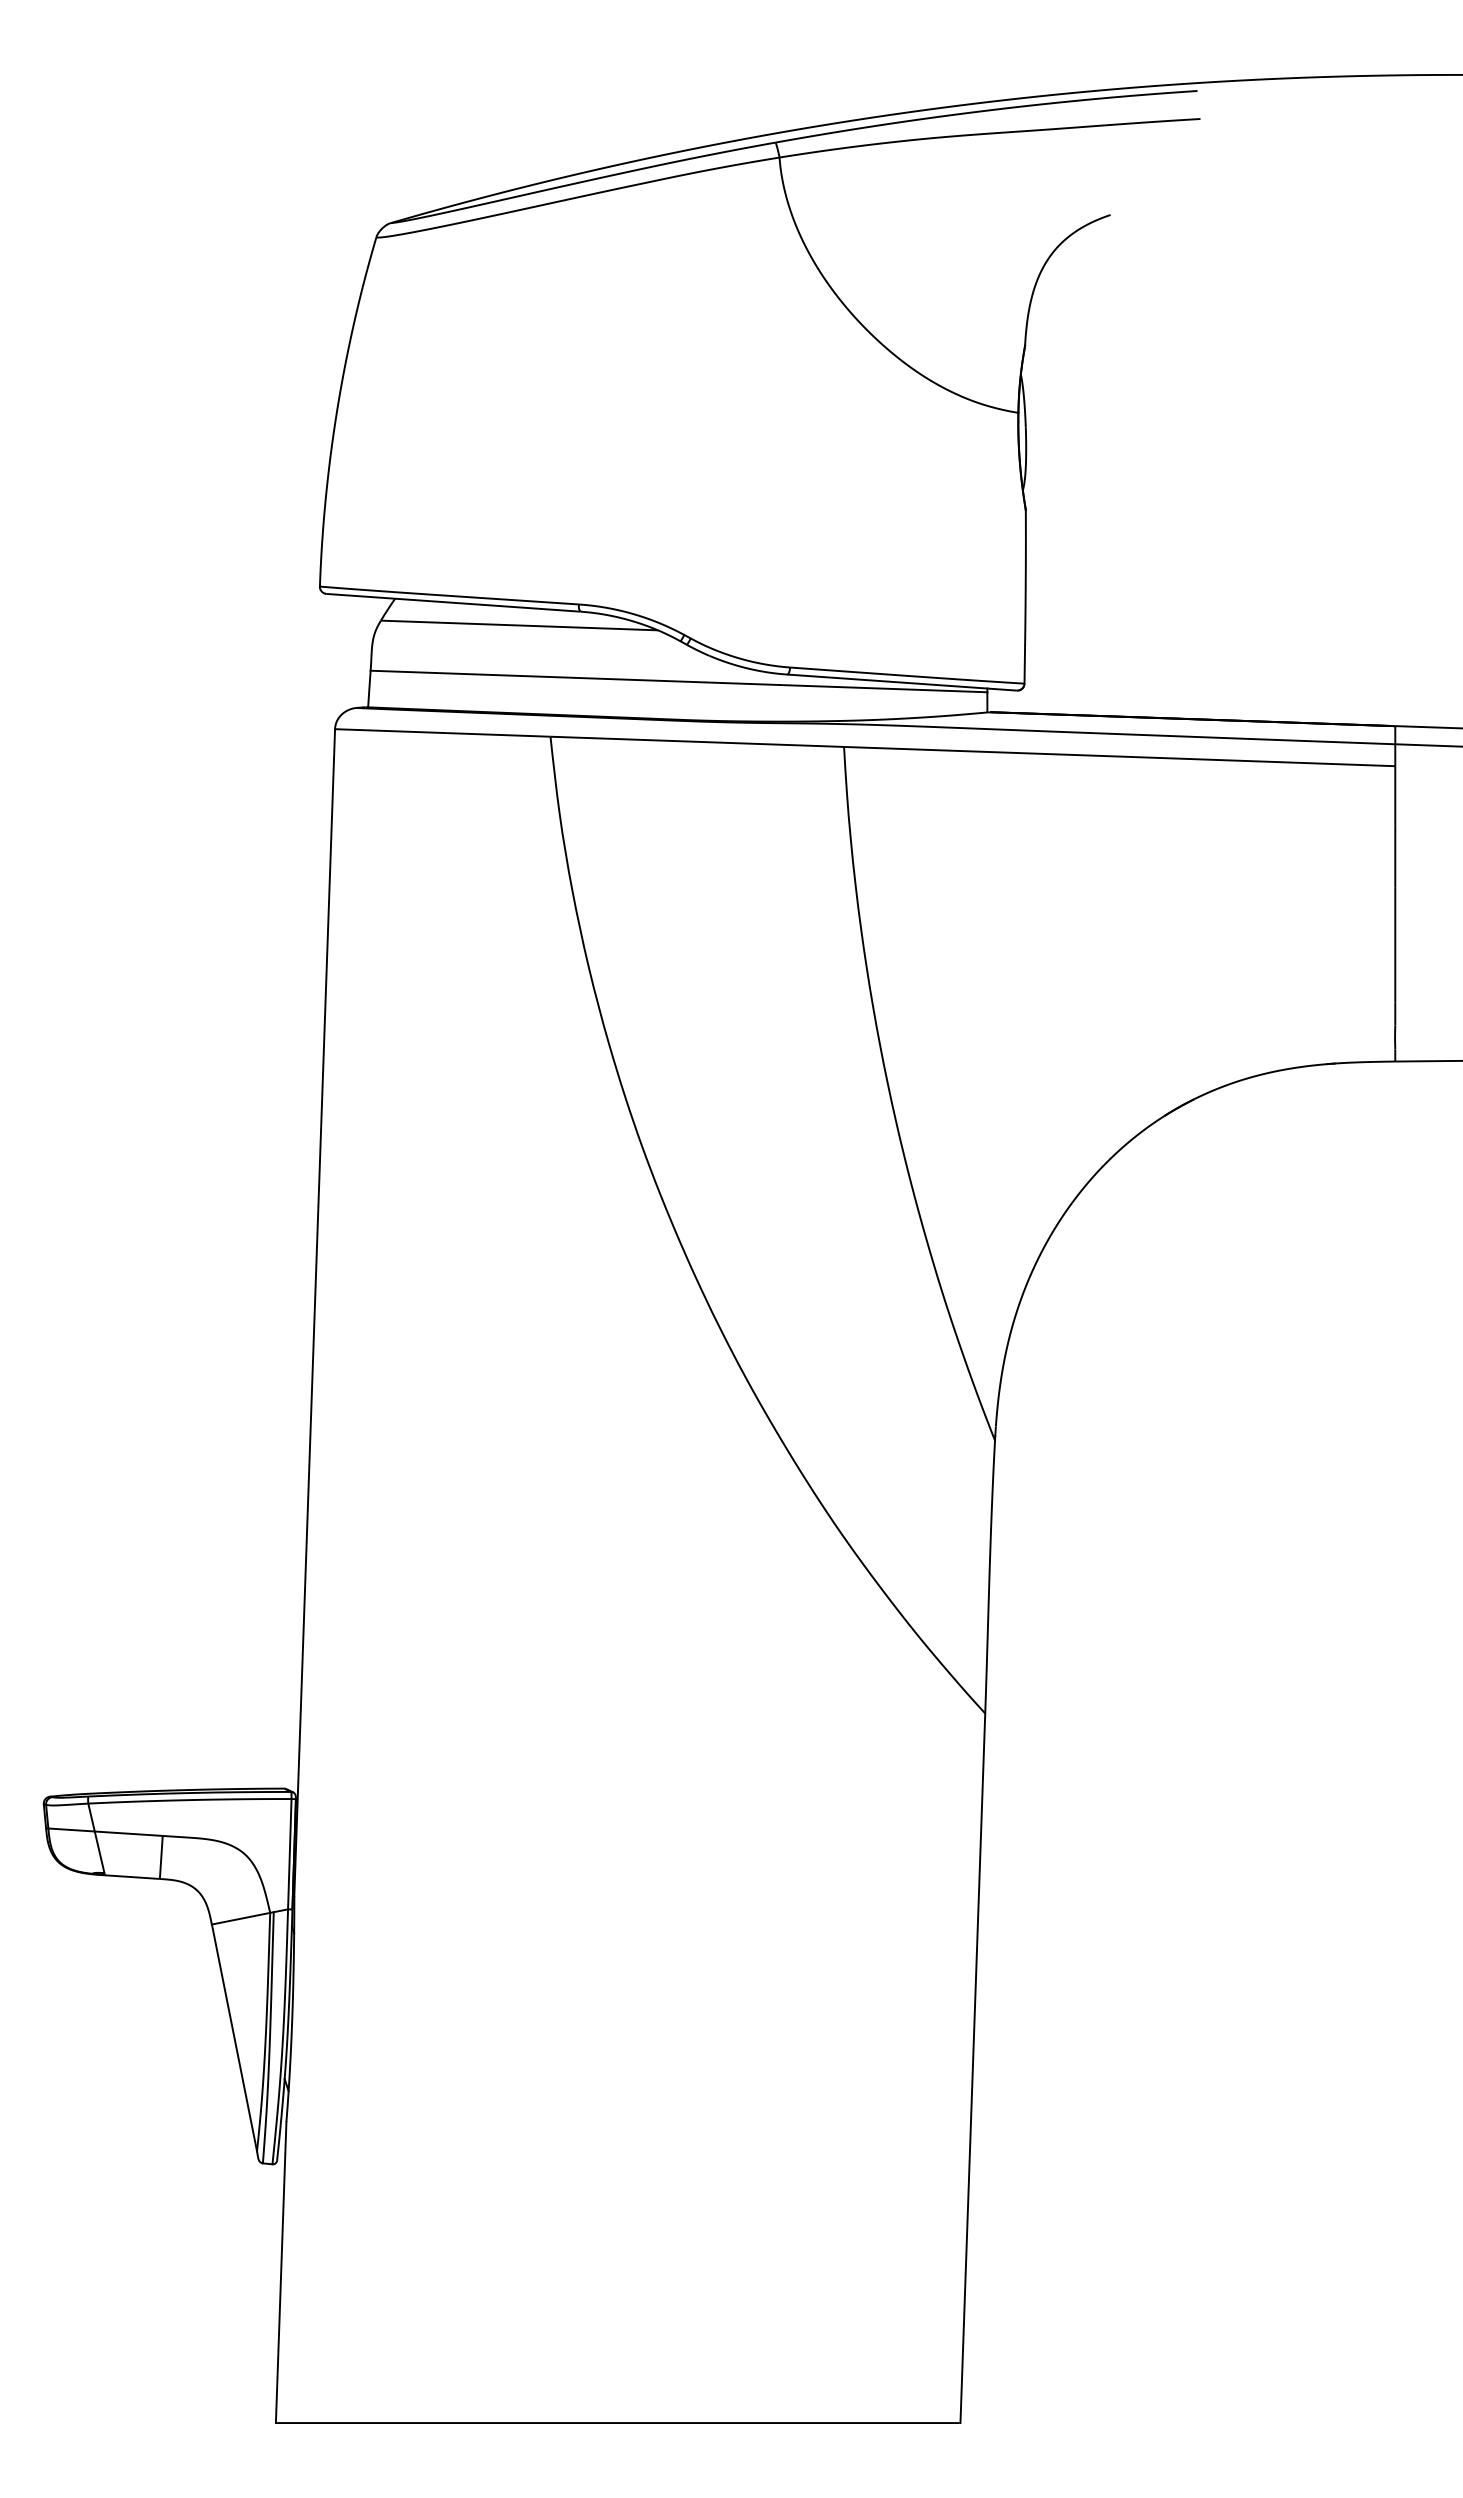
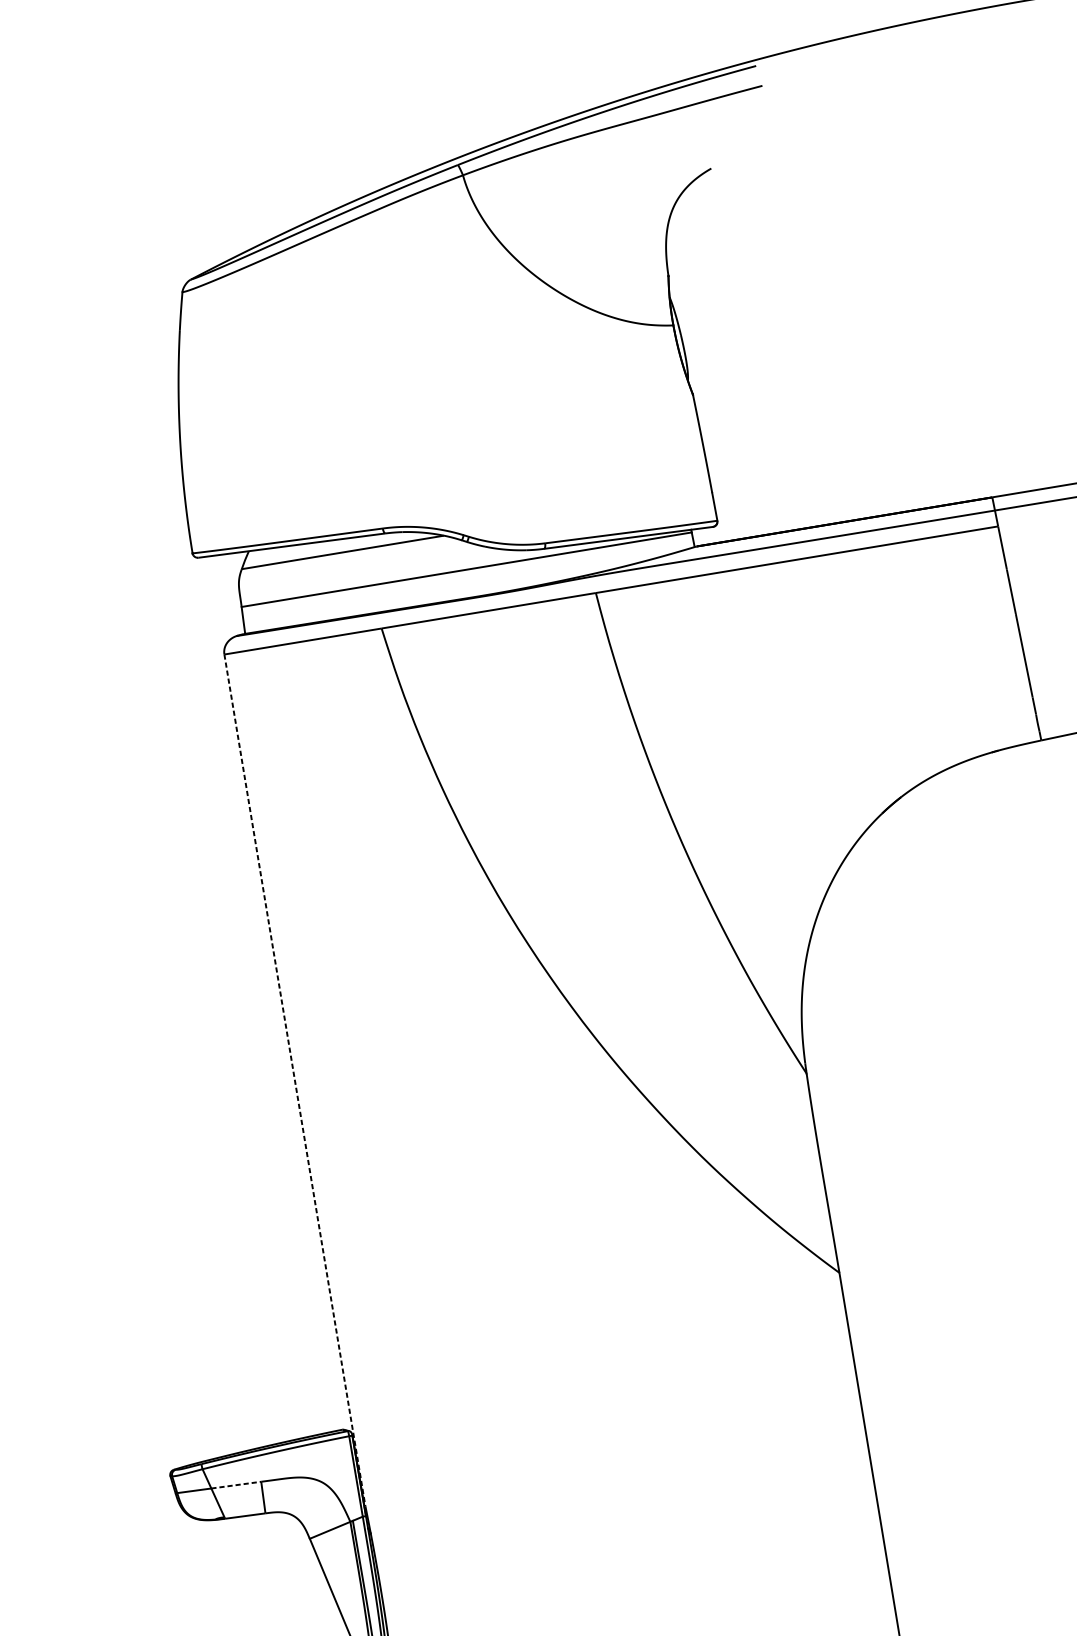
line: (314, 1312) -> (294, 1080), solid -> dashed
line: (129, 1833) -> (236, 1484), solid -> dashed

